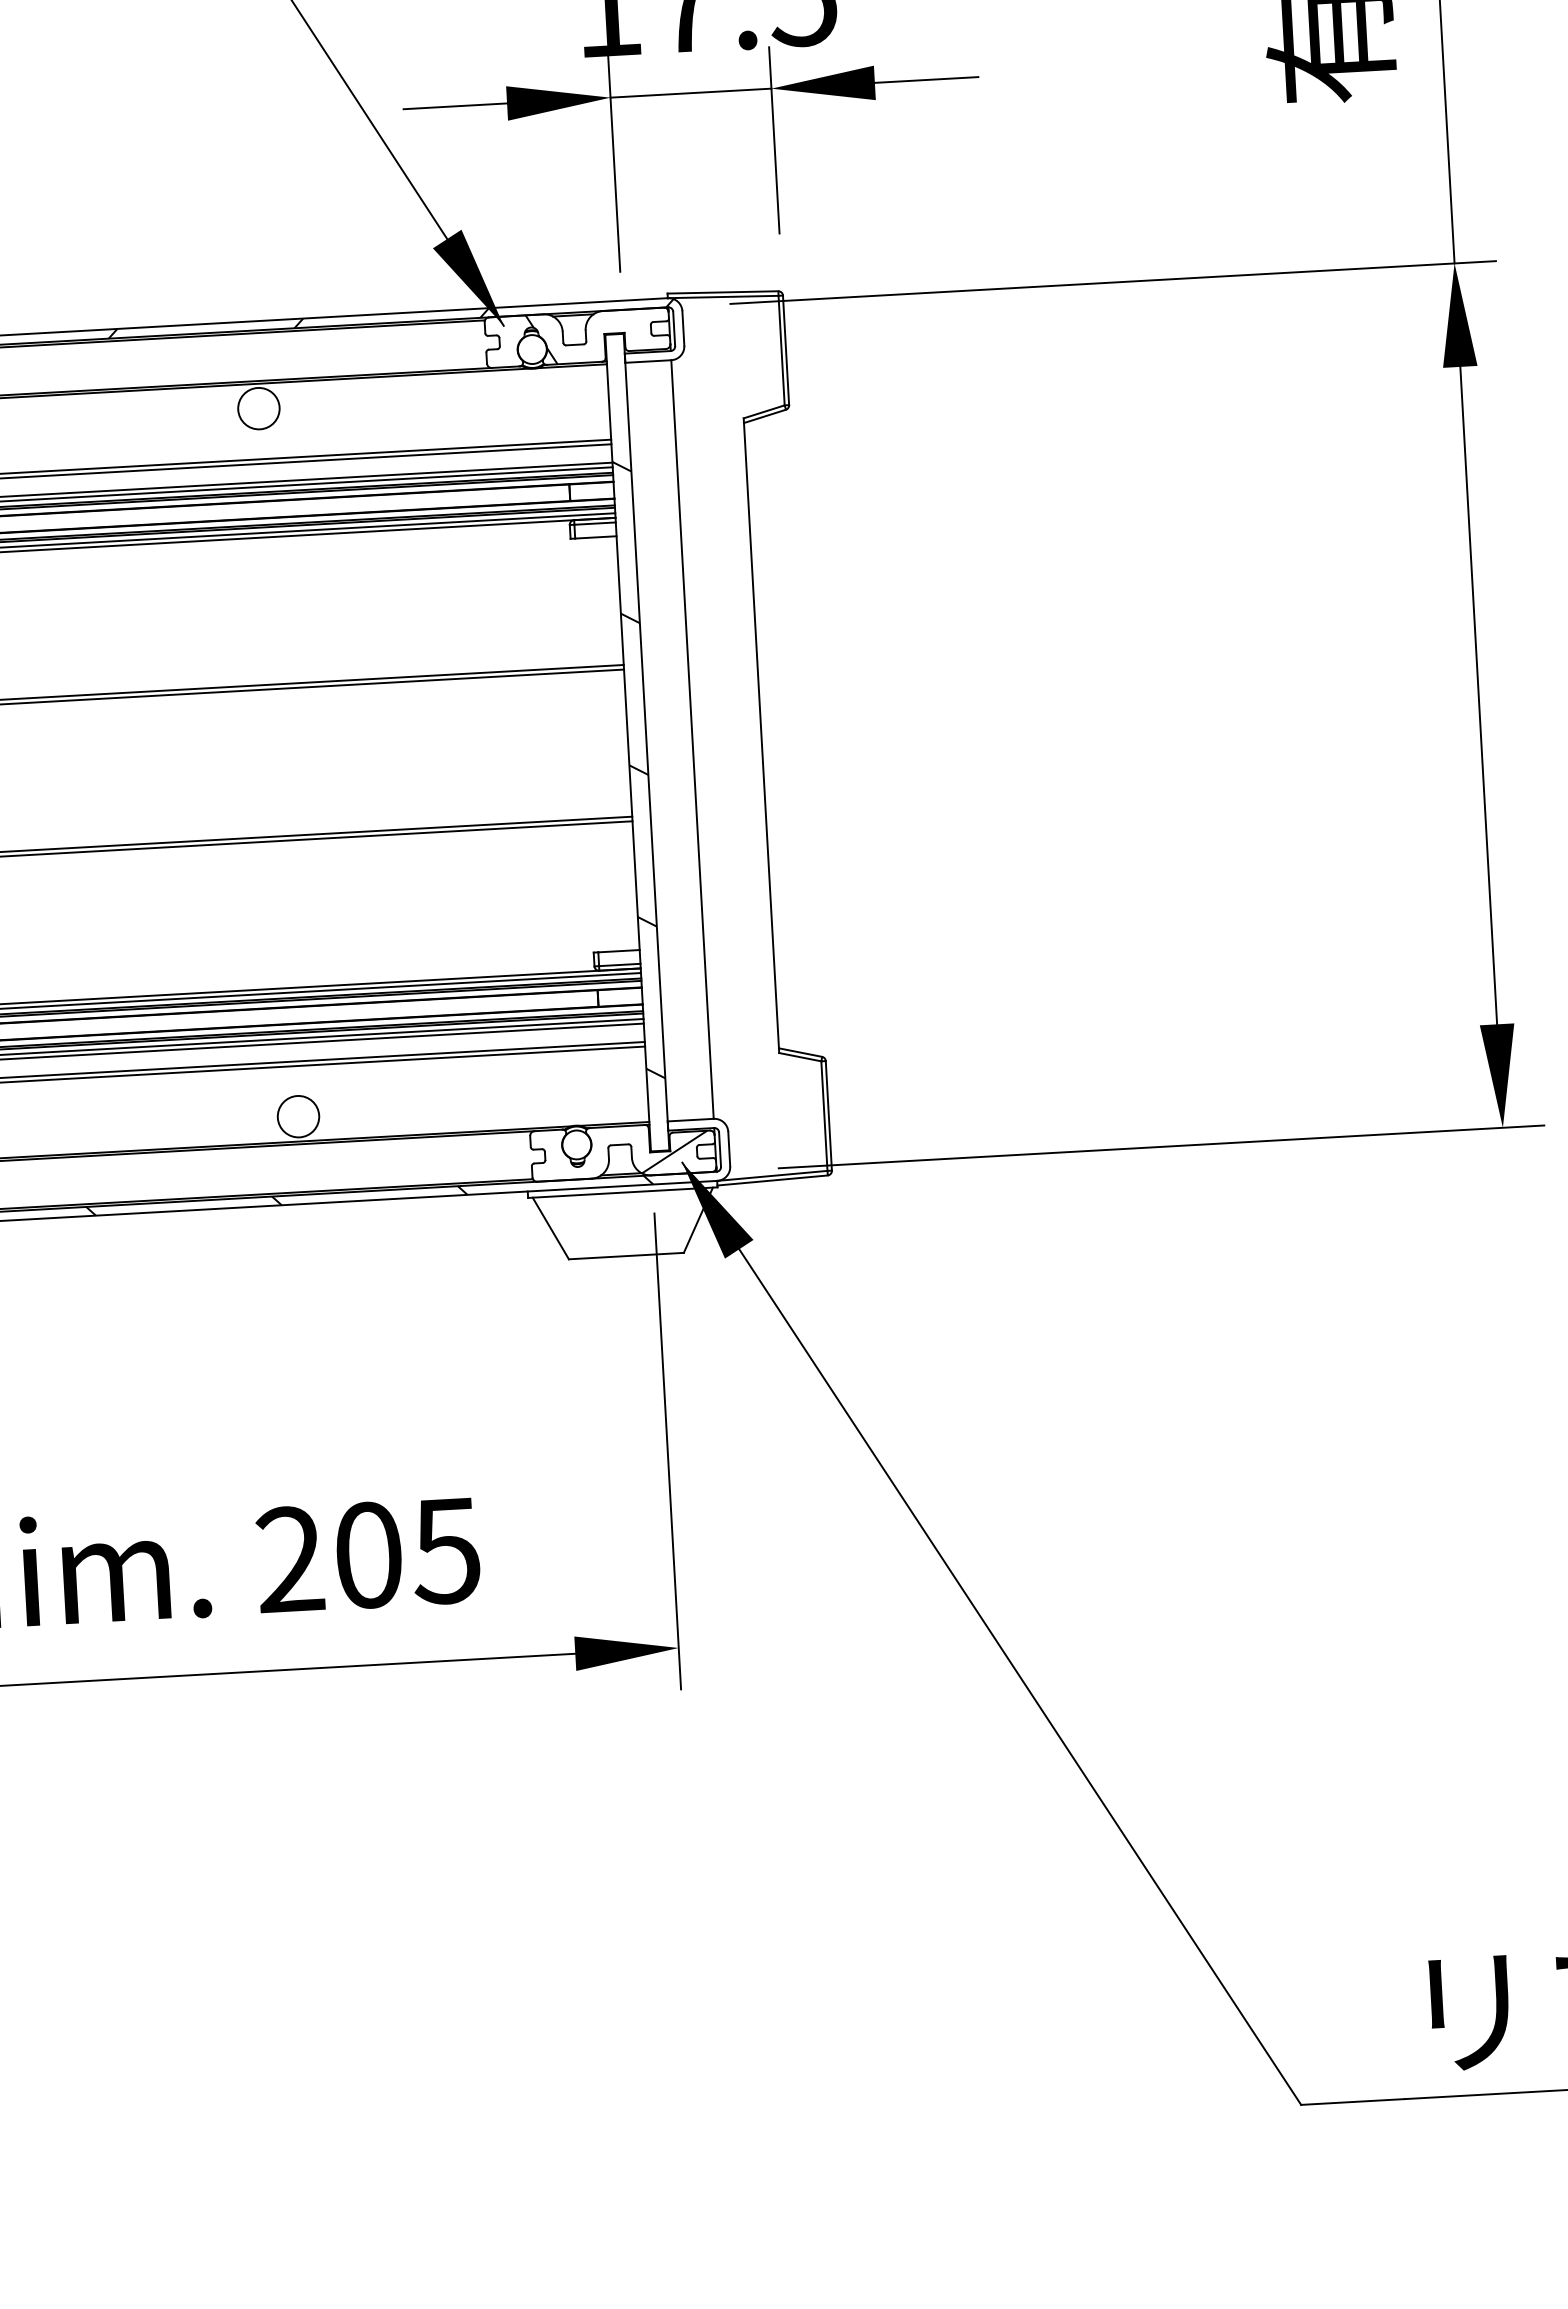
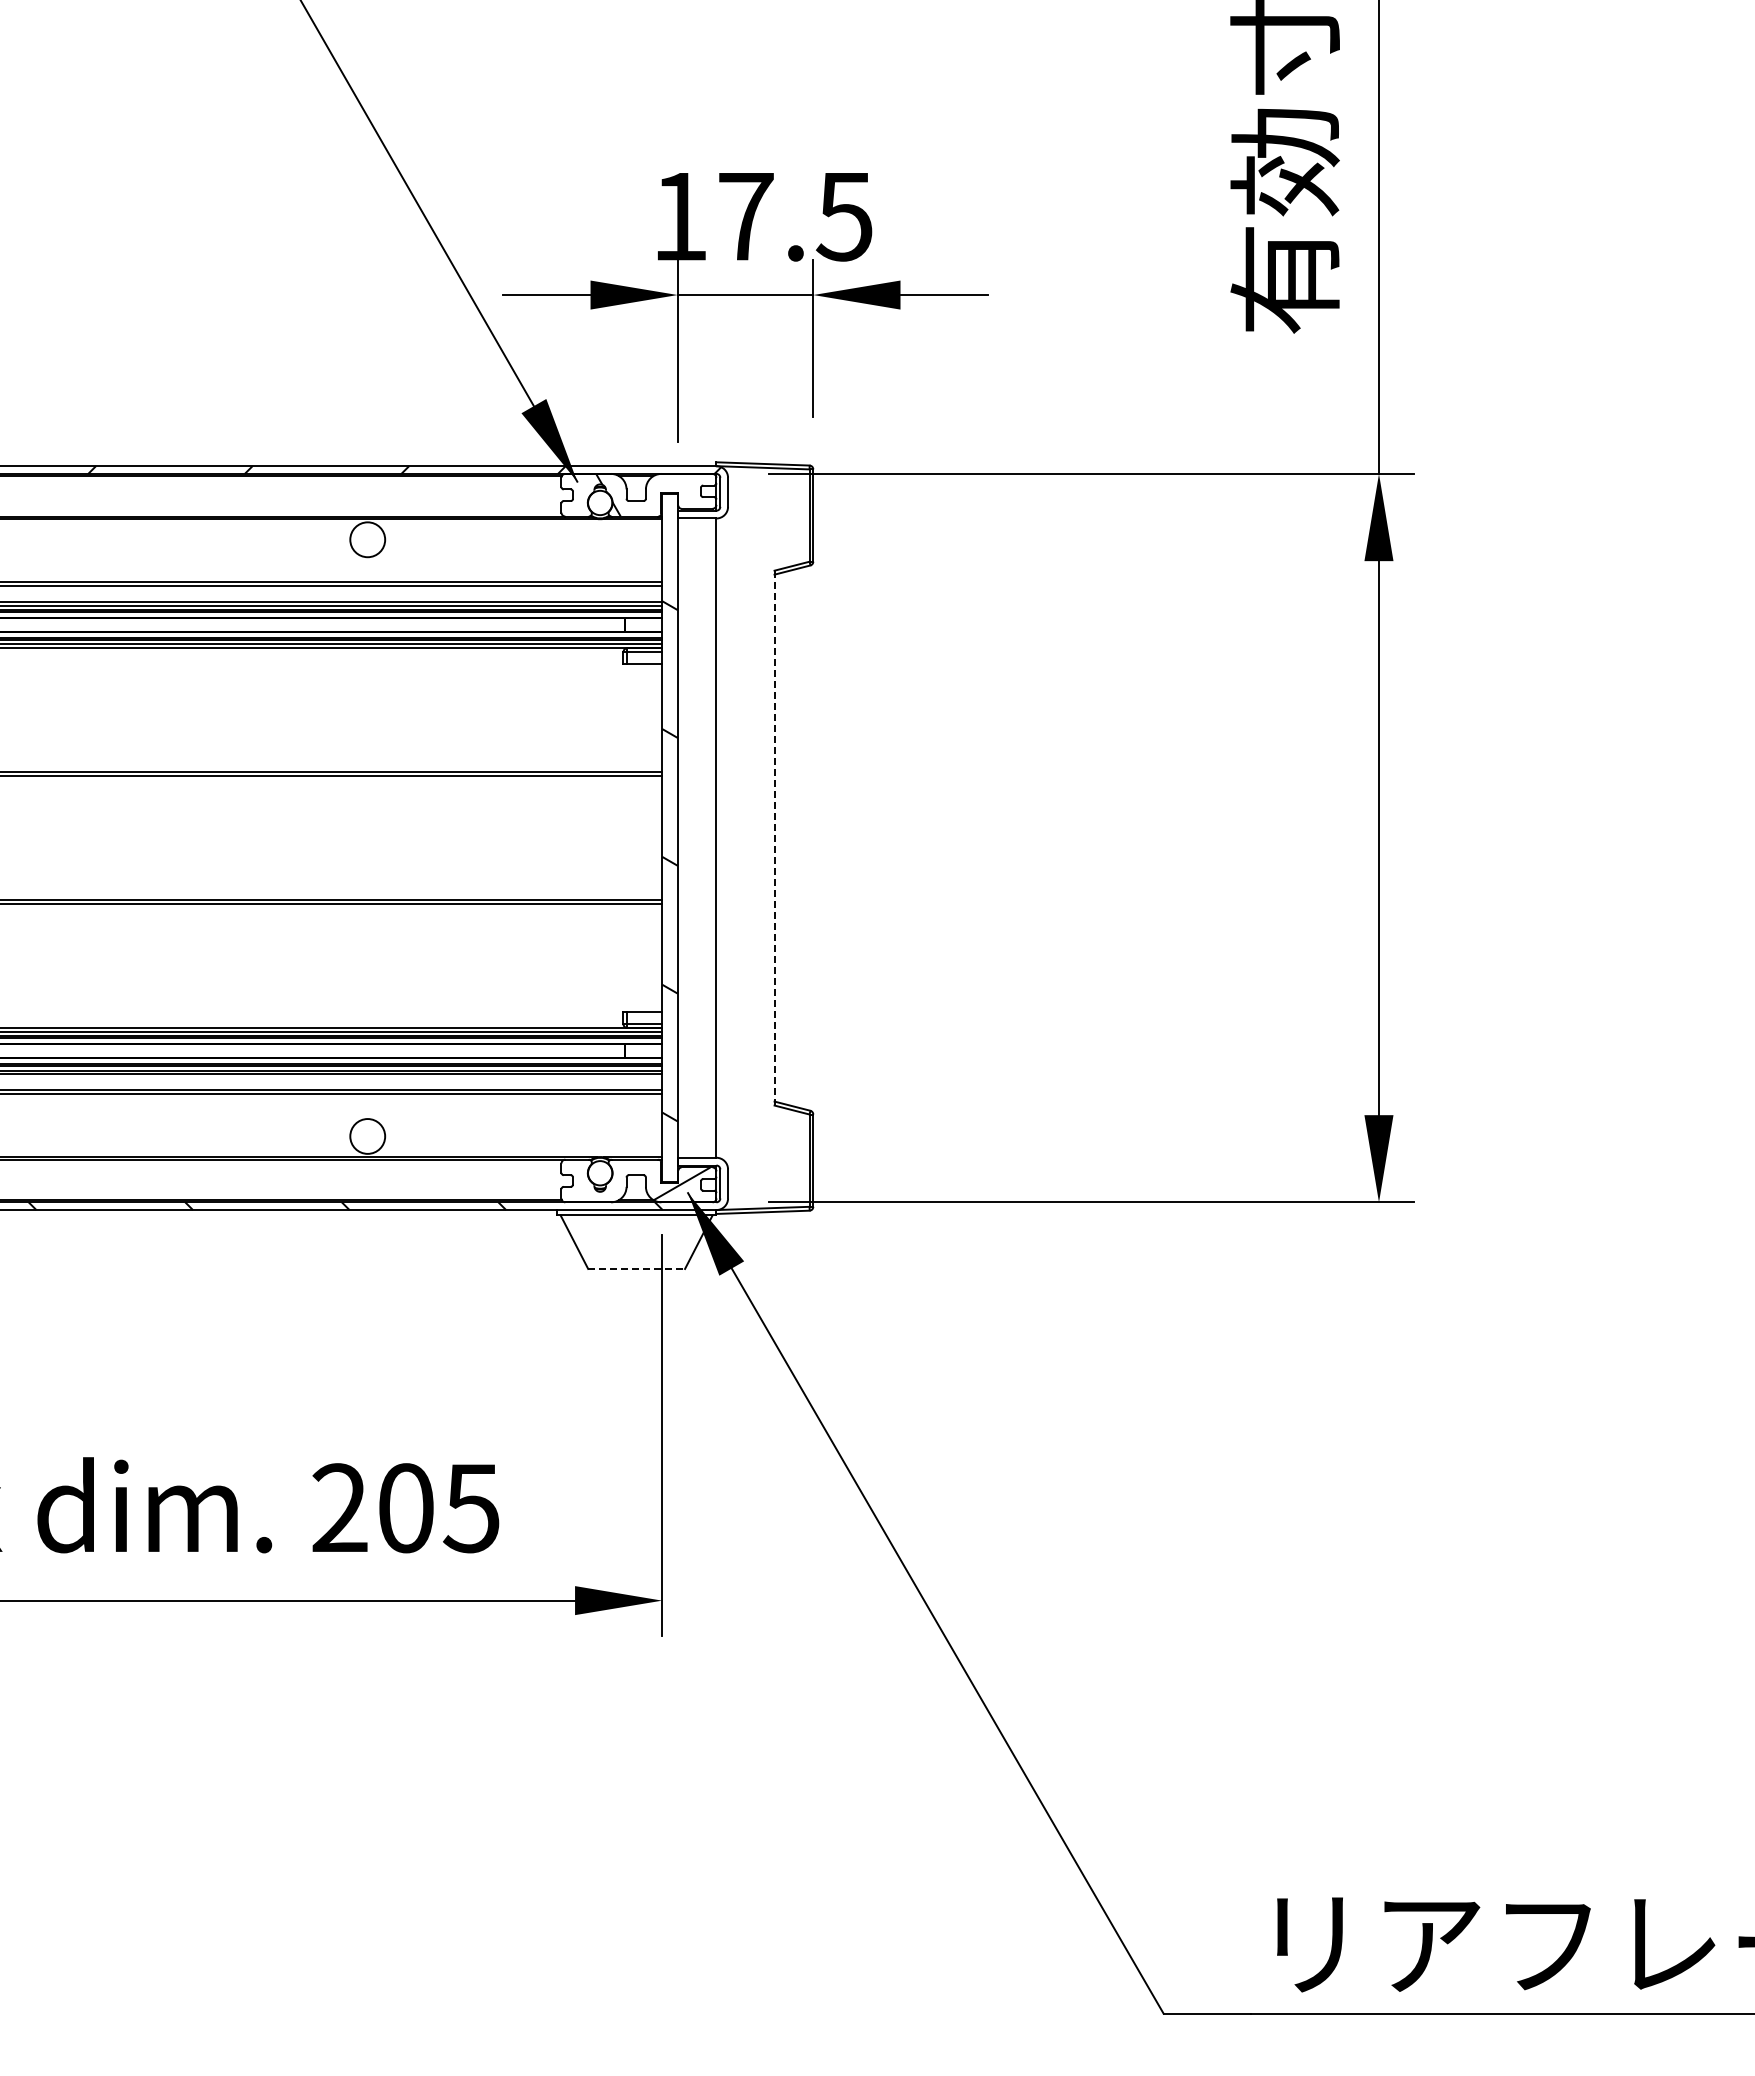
line: (761, 736) -> (774, 838), solid -> dashed
line: (627, 1255) -> (637, 1268), solid -> dashed

